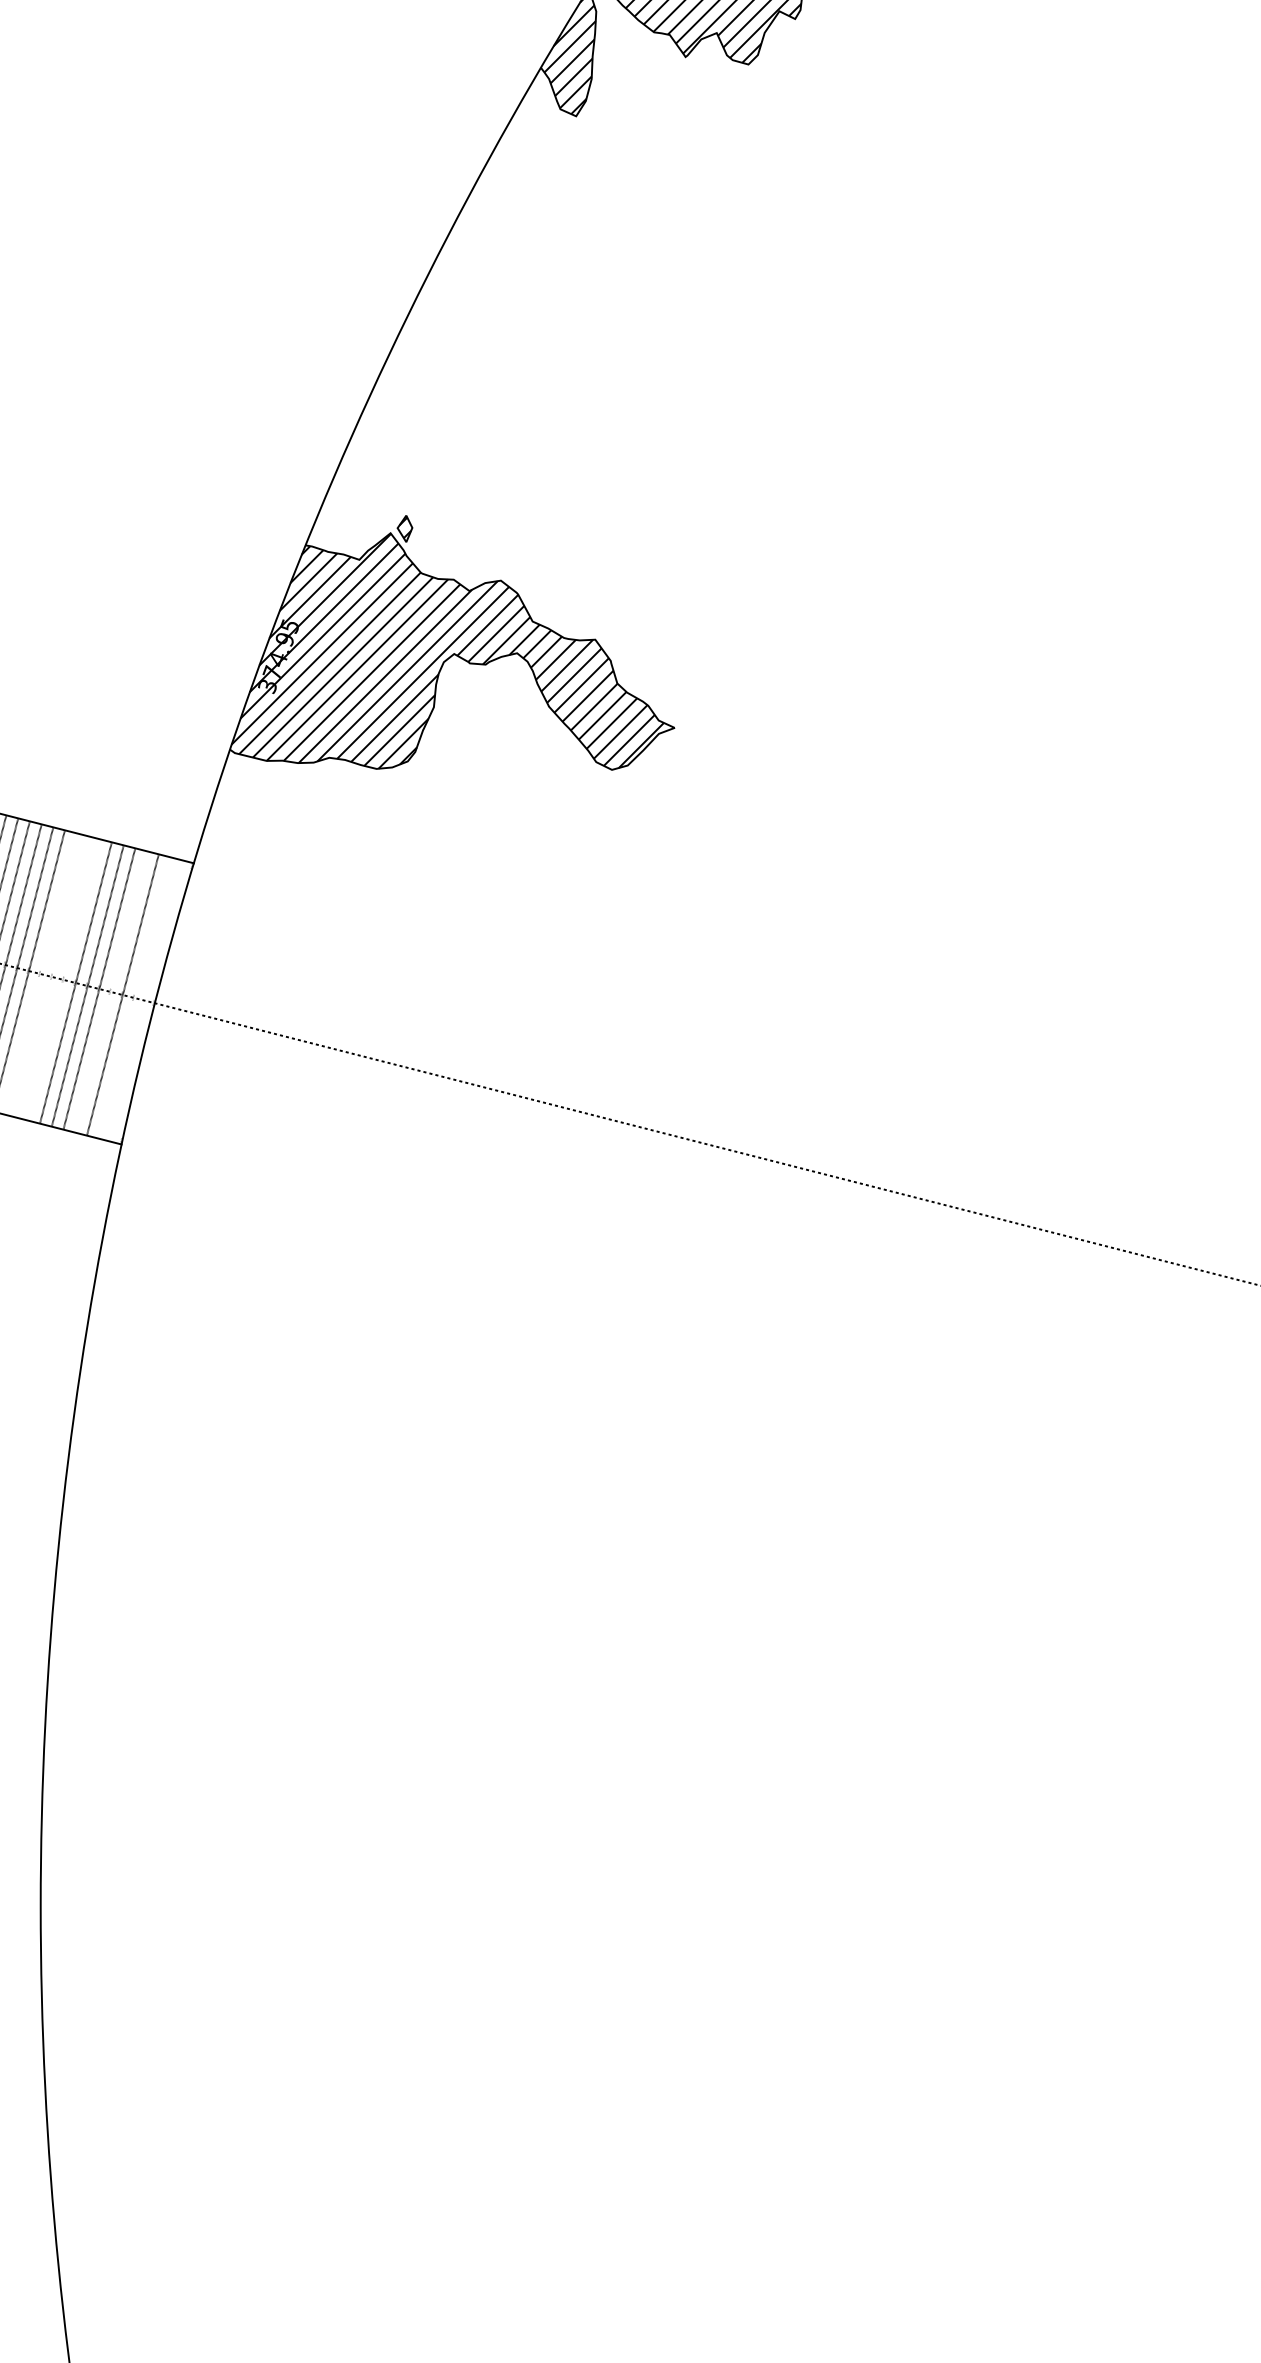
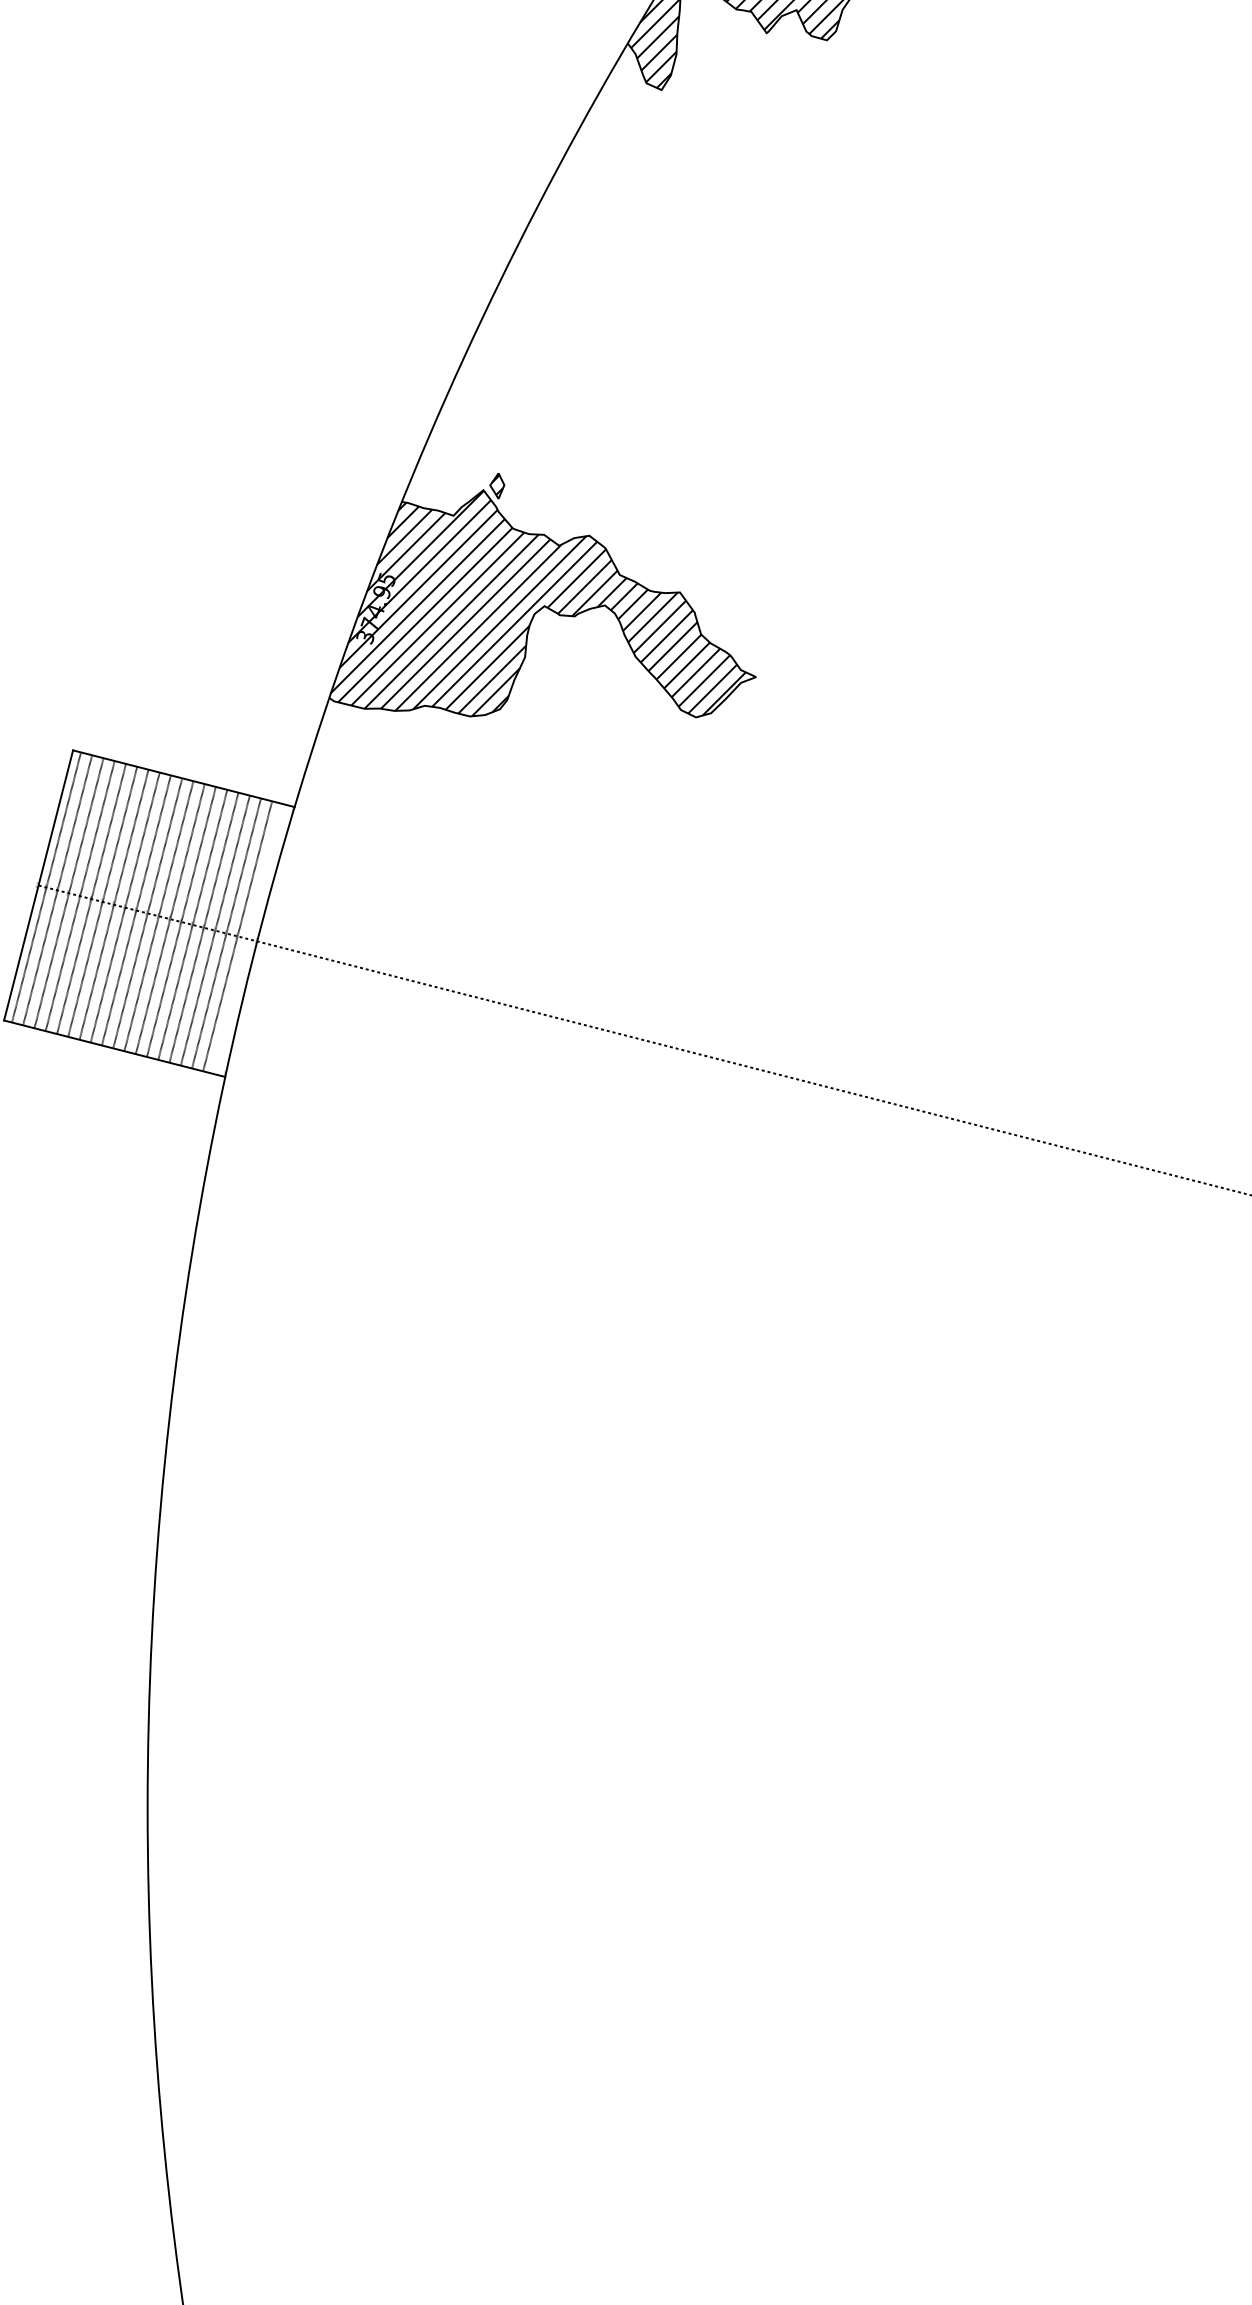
line: (40, 974) -> (147, 913), added
line: (52, 977) -> (158, 916), added
line: (63, 980) -> (169, 919), added
line: (110, 991) -> (214, 930), added
line: (134, 998) -> (237, 936), added

